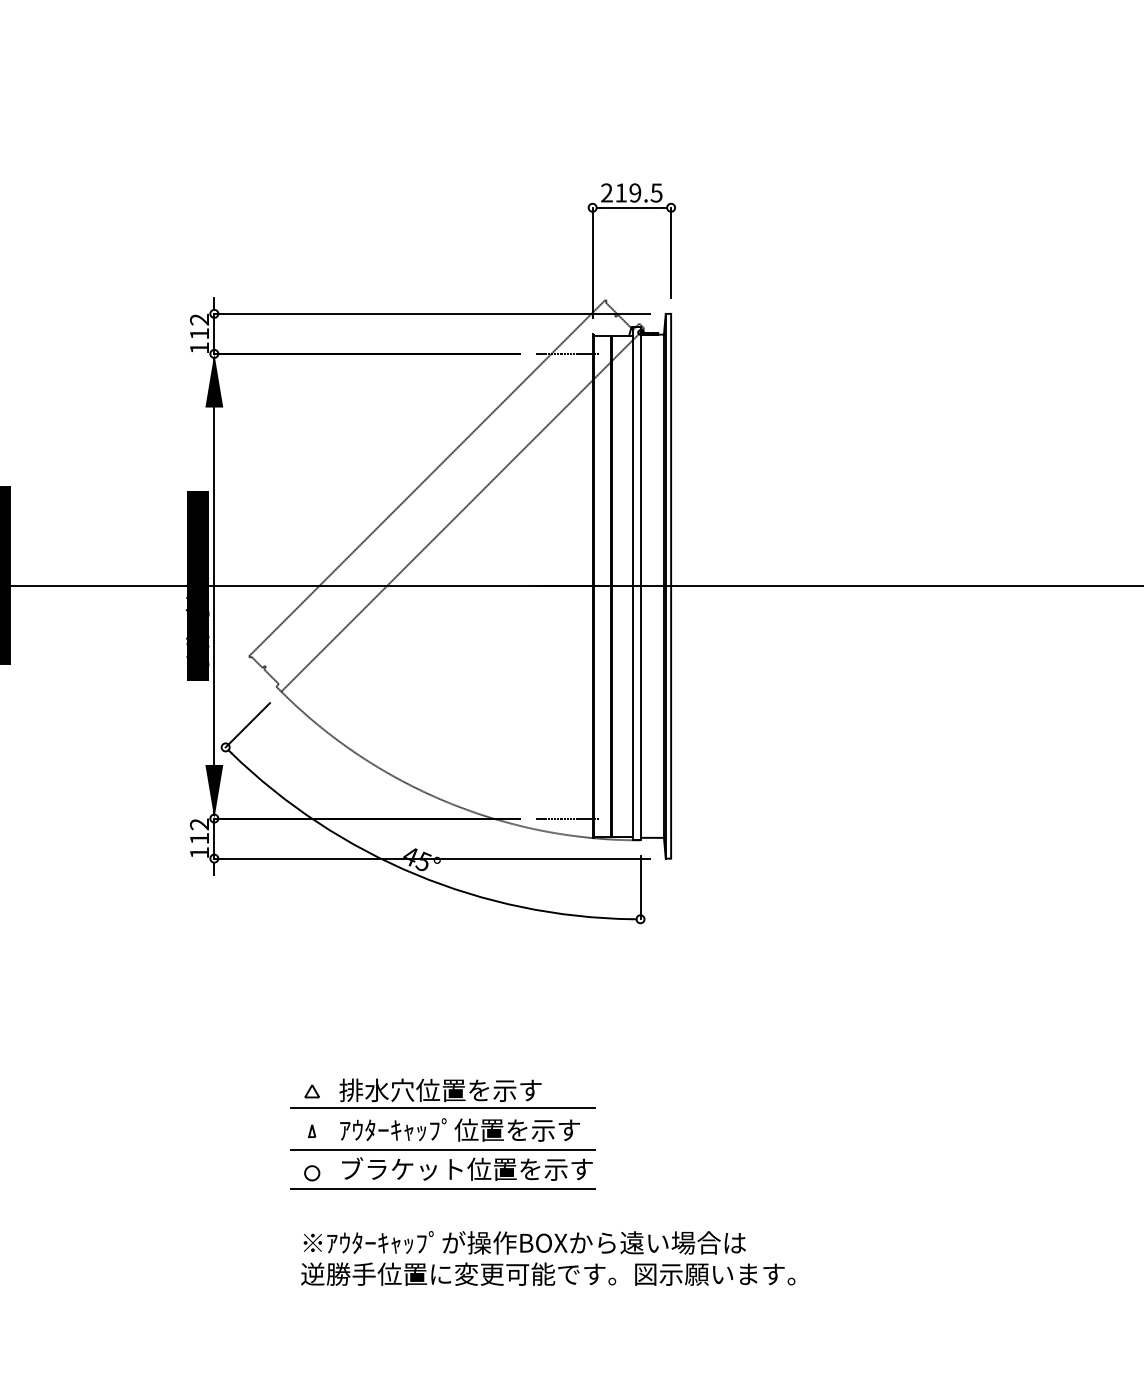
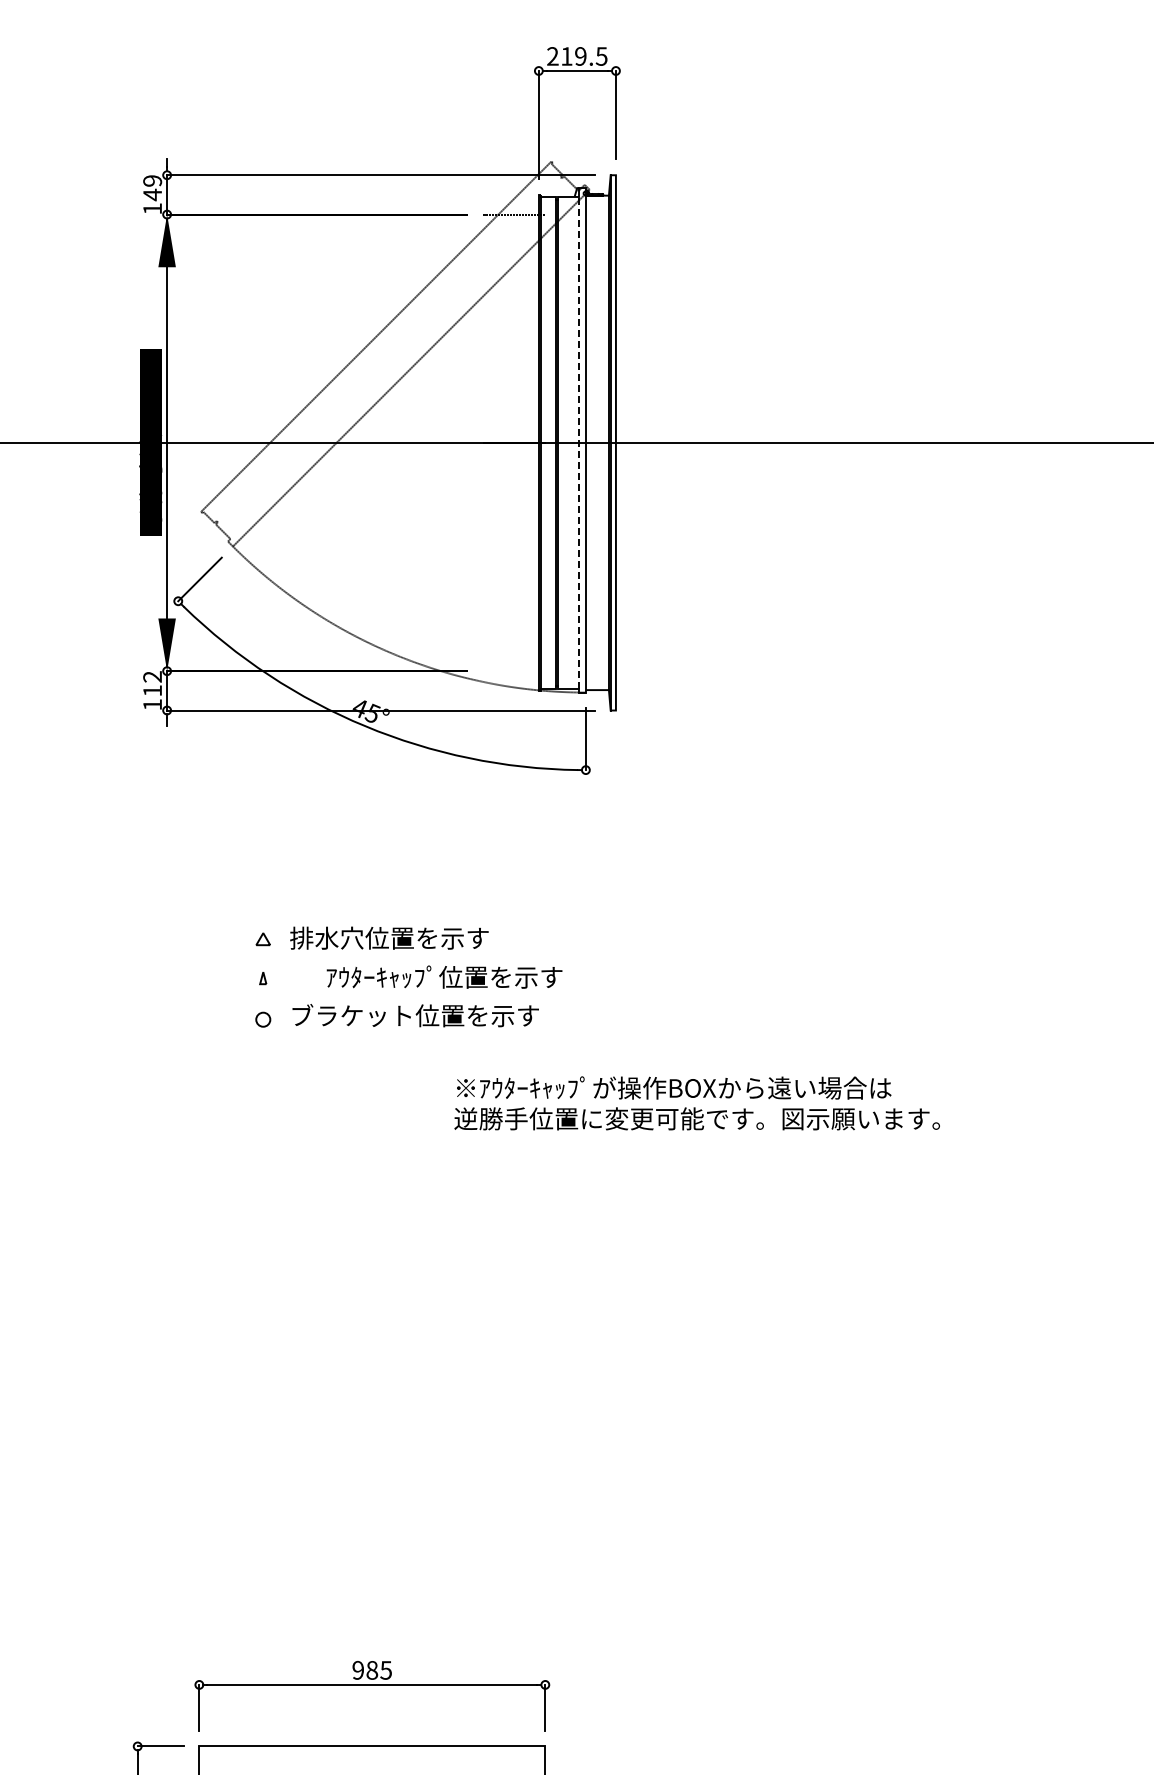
text: (199, 327) -> (152, 188), 112 -> 149
line: (633, 585) -> (578, 442), solid -> dashed
line: (567, 818) -> (514, 671), removed
line: (442, 1107) -> (391, 955), removed
text: (459, 1129) -> (444, 976), moved
line: (442, 1149) -> (391, 996), removed
line: (442, 1189) -> (391, 1035), removed
text: (547, 1258) -> (696, 1103), moved

